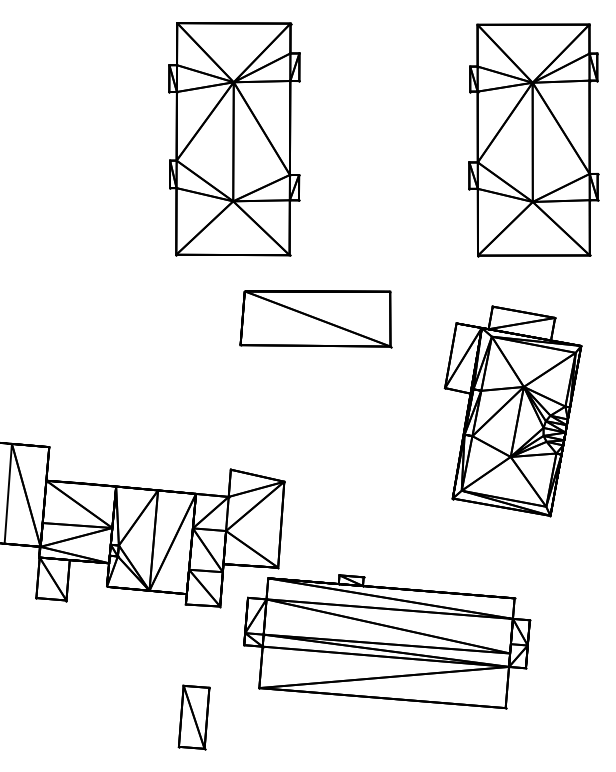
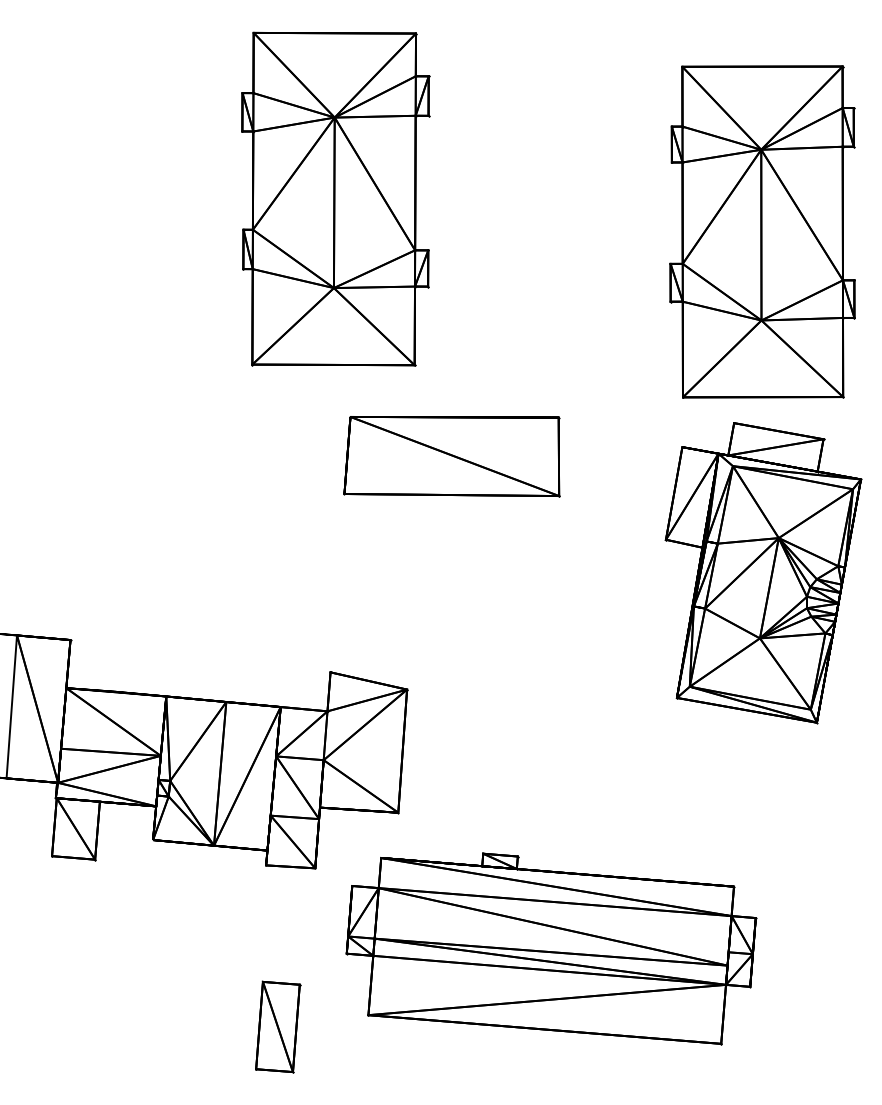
part: (533, 140) -> (762, 232), moved
part: (512, 411) -> (762, 573), moved
part: (387, 641) -> (551, 948), moved

